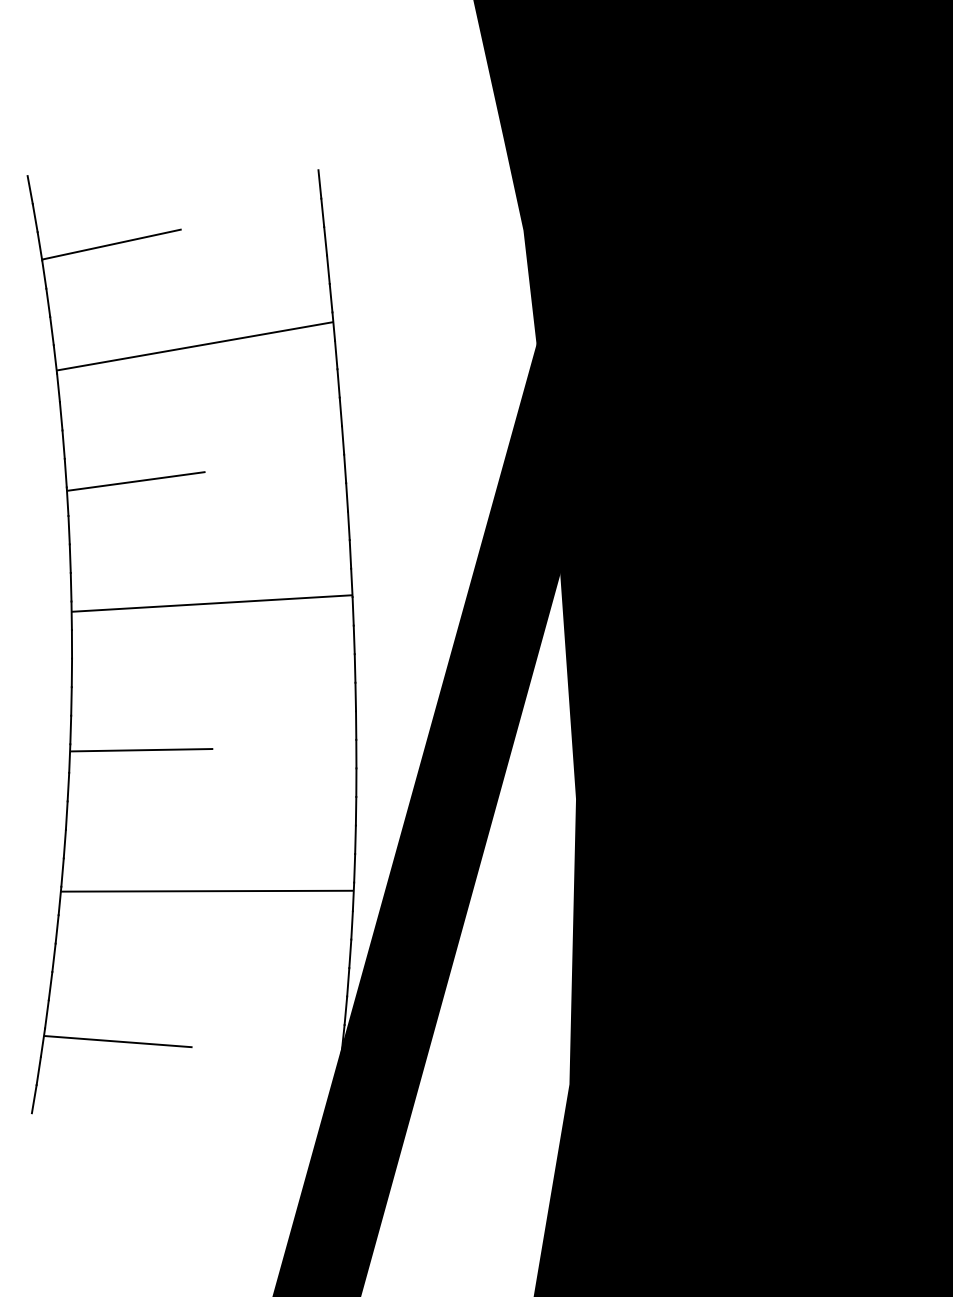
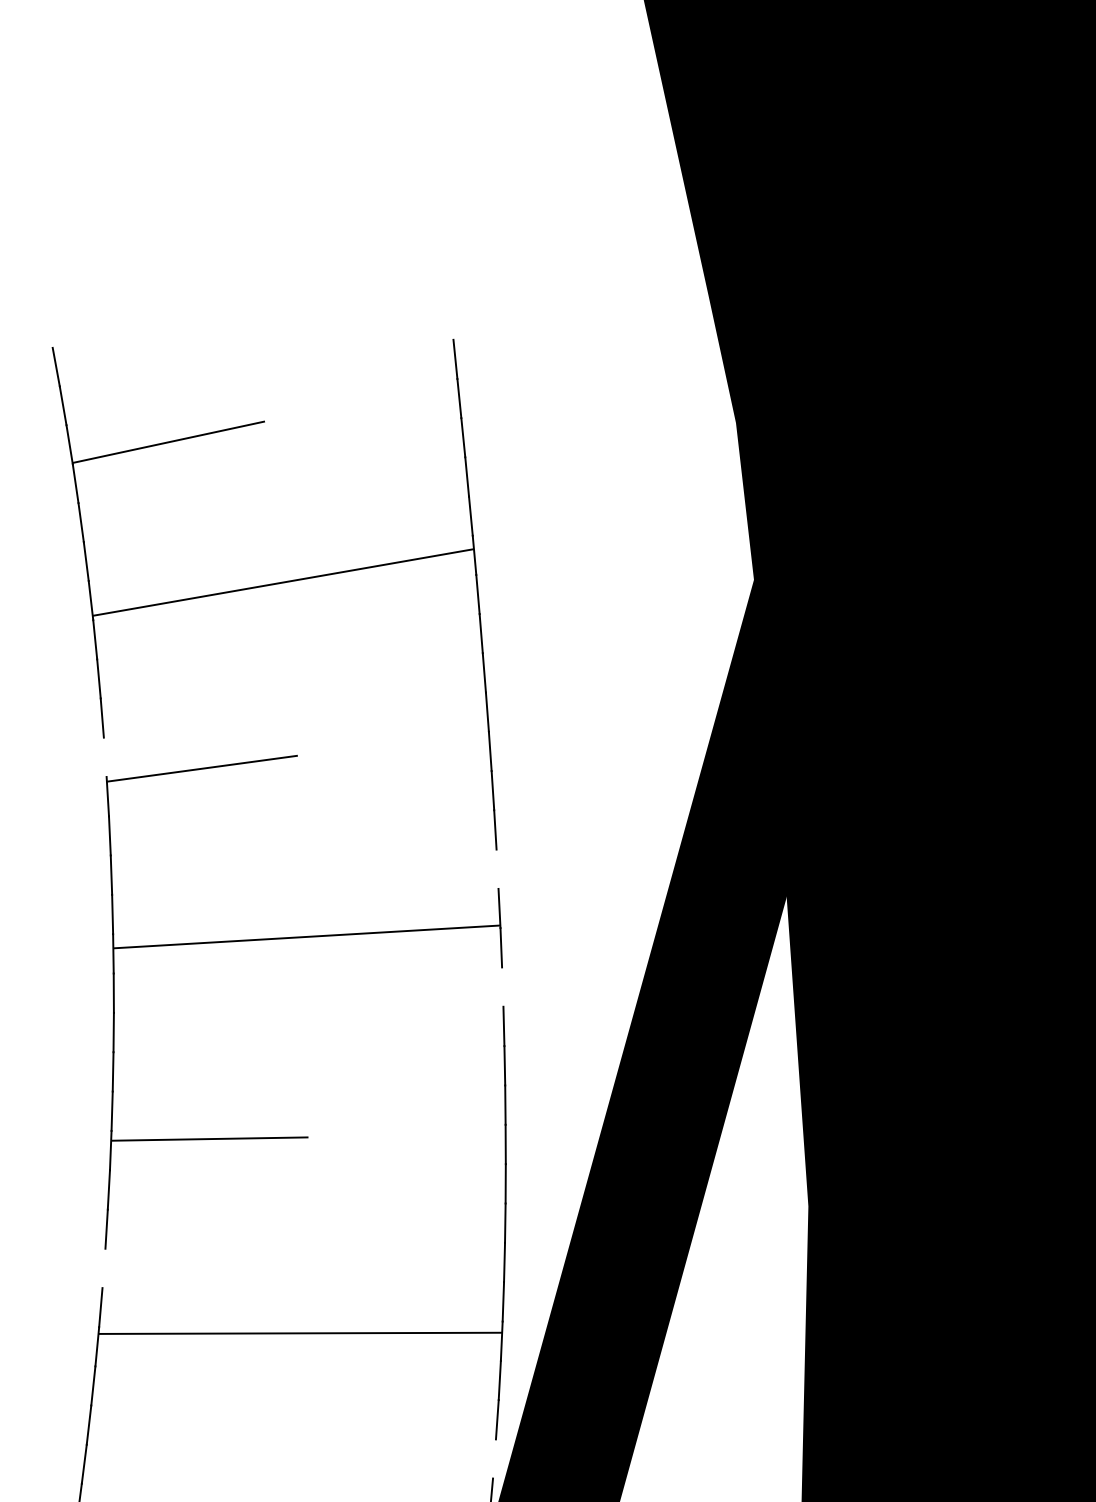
line: (65, 472) -> (104, 756), removed
line: (350, 554) -> (497, 869), removed
line: (353, 639) -> (501, 986), removed
line: (64, 843) -> (103, 1267), removed
line: (348, 982) -> (494, 1459), removed

